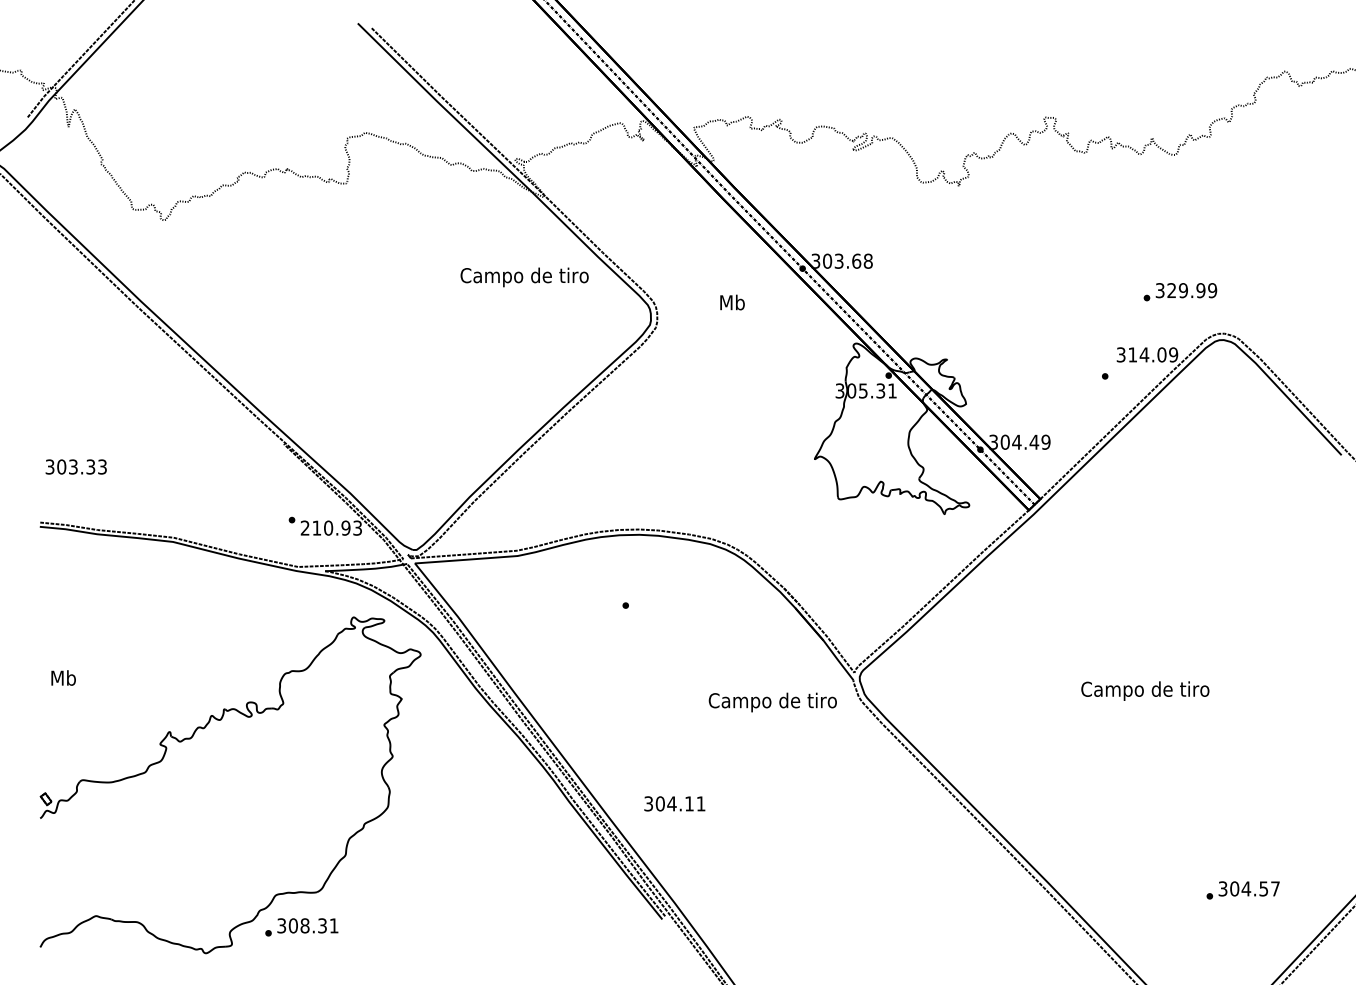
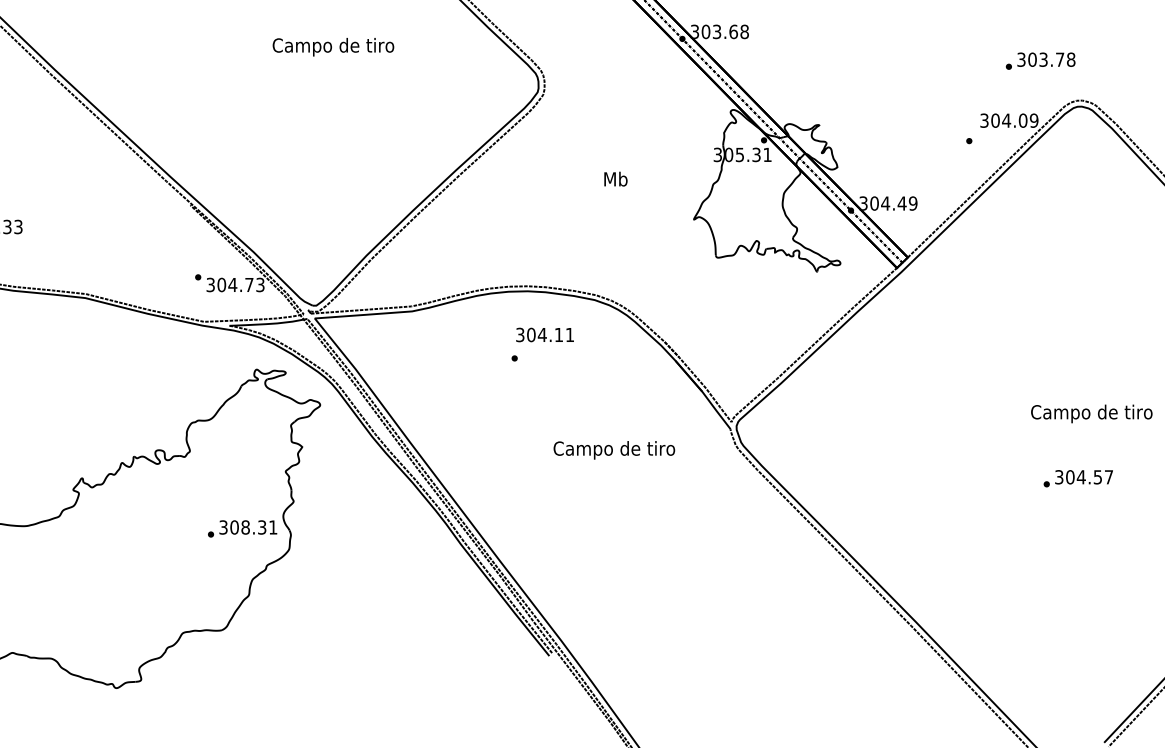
text: (524, 277) -> (333, 47), moved
text: (1192, 290) -> (1052, 59), 329.99 -> 303.78
text: (732, 302) -> (615, 179), moved
text: (1132, 354) -> (995, 120), 314.09 -> 304.09
text: (325, 527) -> (229, 284), 210.93 -> 304.73
text: (1145, 690) -> (1091, 413), moved
text: (772, 702) -> (614, 450), moved
text: (674, 803) -> (544, 334), moved
text: (1242, 890) -> (1077, 478), moved
text: (301, 927) -> (242, 529), moved

